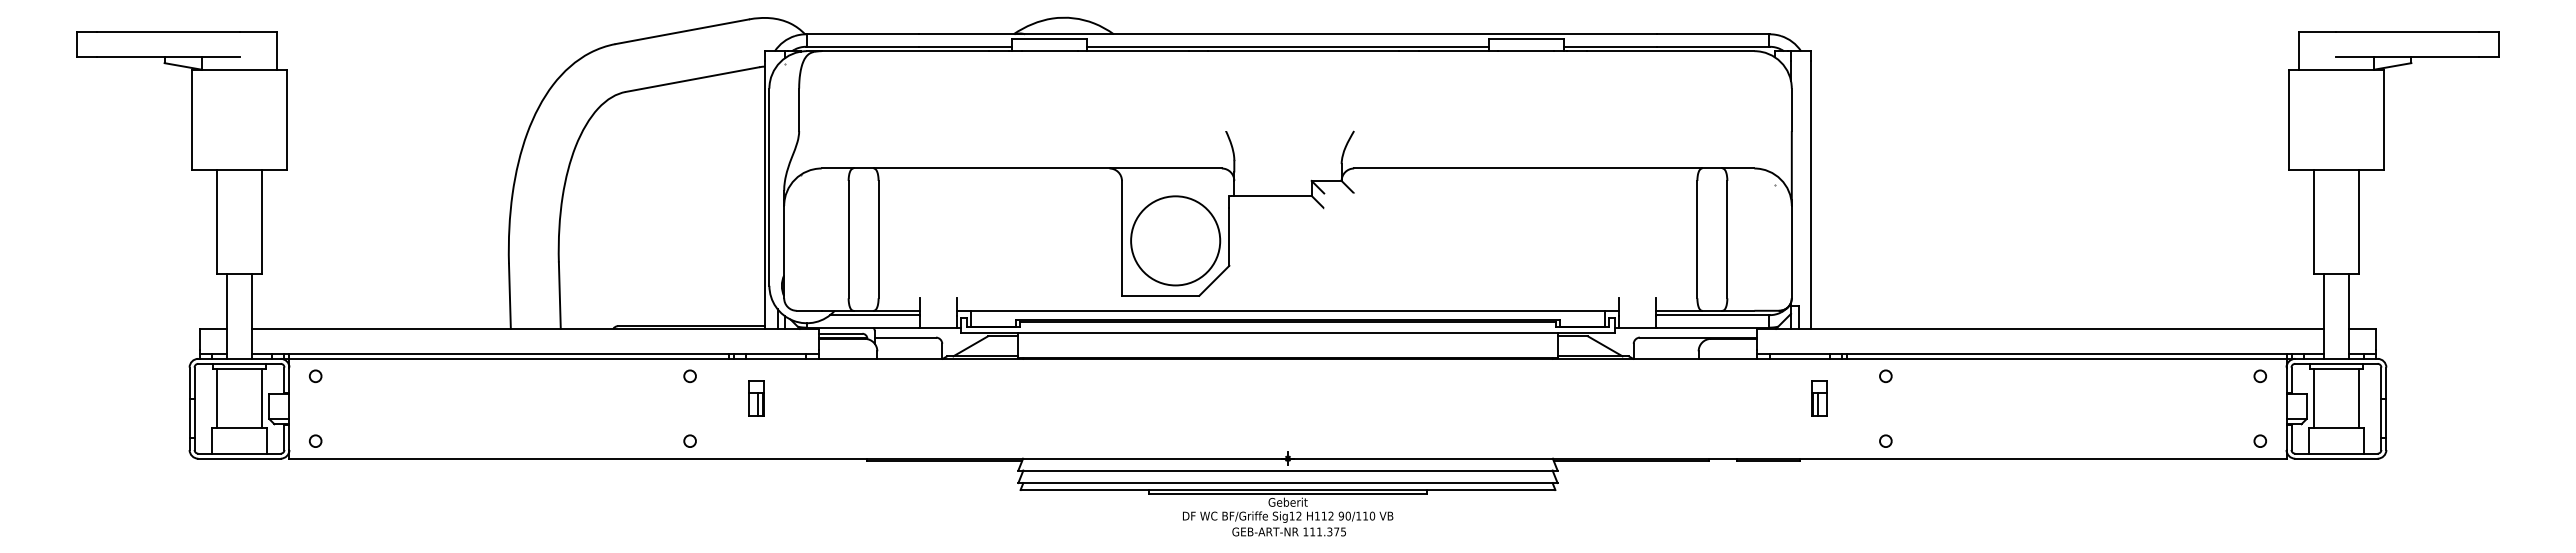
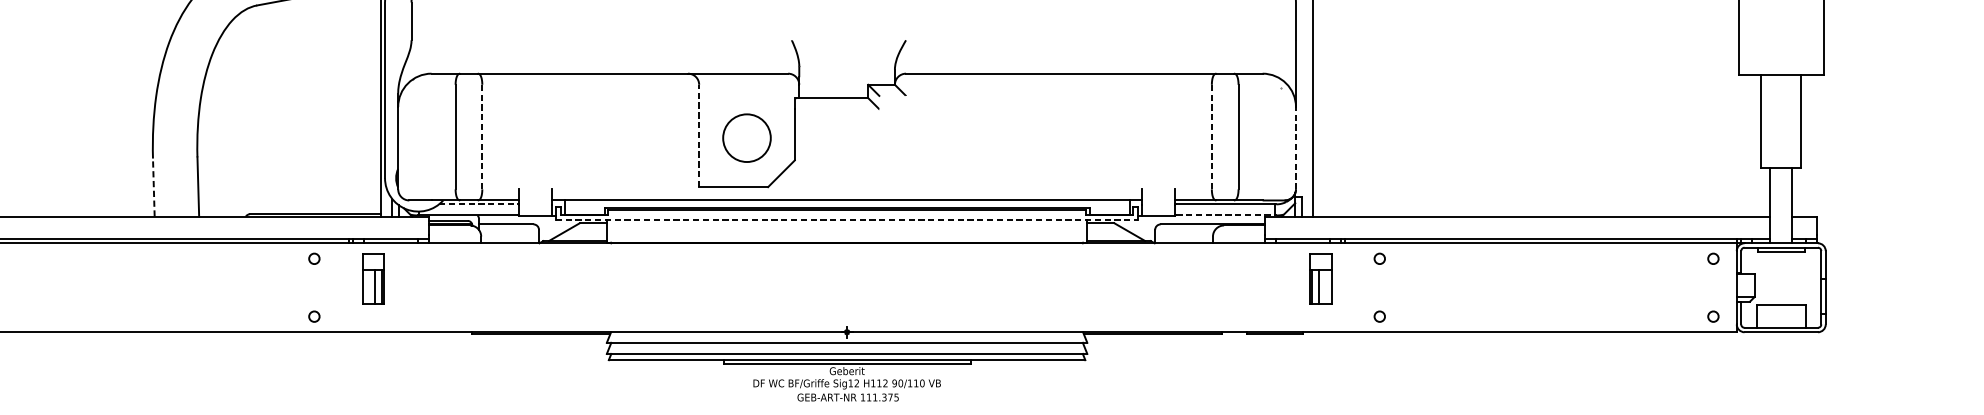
line: (1121, 237) -> (698, 135), solid -> dashed
line: (878, 239) -> (482, 136), solid -> dashed
line: (1697, 239) -> (1211, 136), solid -> dashed
circle: (1175, 240) -> (746, 137), size x0.6
line: (1791, 251) -> (1295, 147), solid -> dashed
line: (509, 296) -> (153, 187), solid -> dashed
line: (874, 315) -> (478, 204), solid -> dashed
line: (1713, 327) -> (1226, 215), solid -> dashed
line: (1288, 333) -> (847, 220), solid -> dashed
line: (2314, 397) -> (1761, 277), removed
line: (2358, 397) -> (1800, 277), removed
part: (756, 398) -> (373, 278), size x1.6
part: (1819, 398) -> (1320, 278), size x1.6

